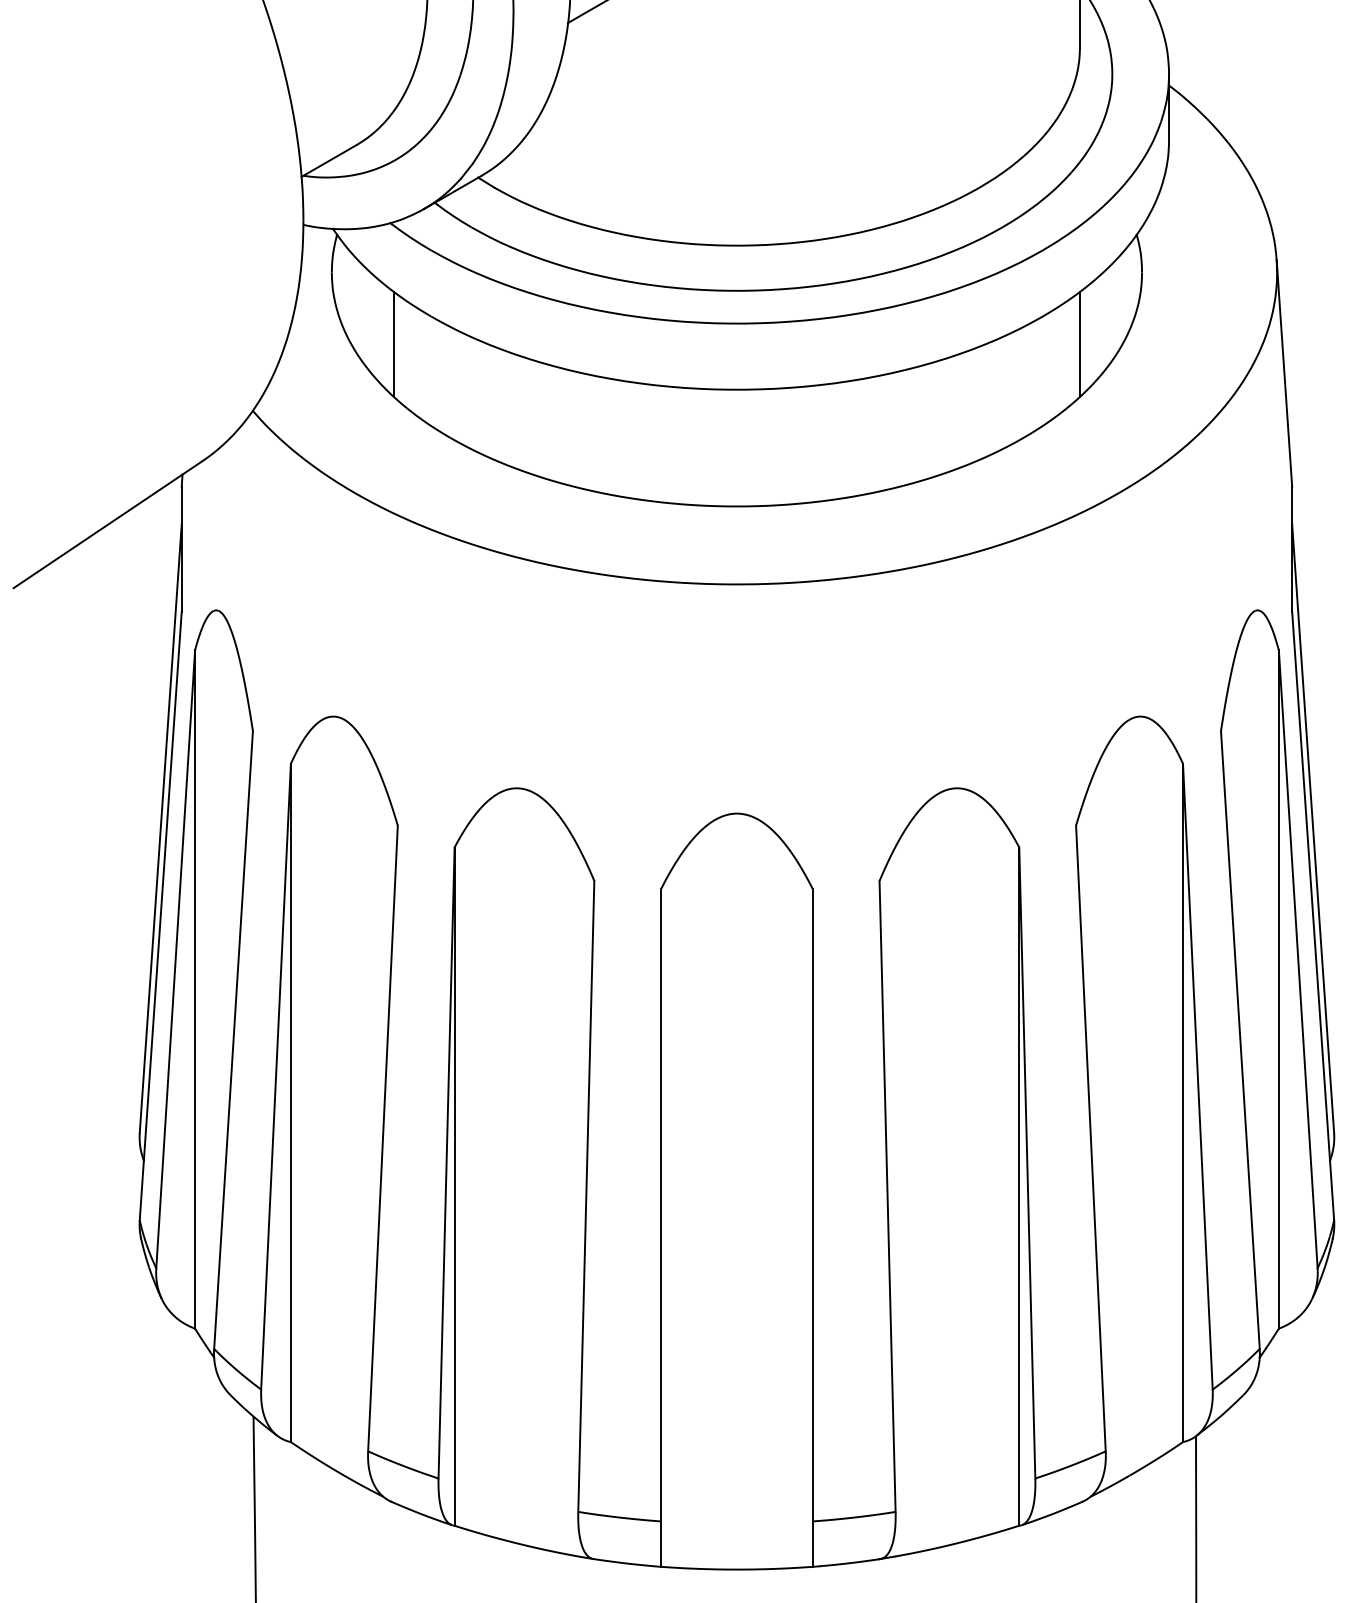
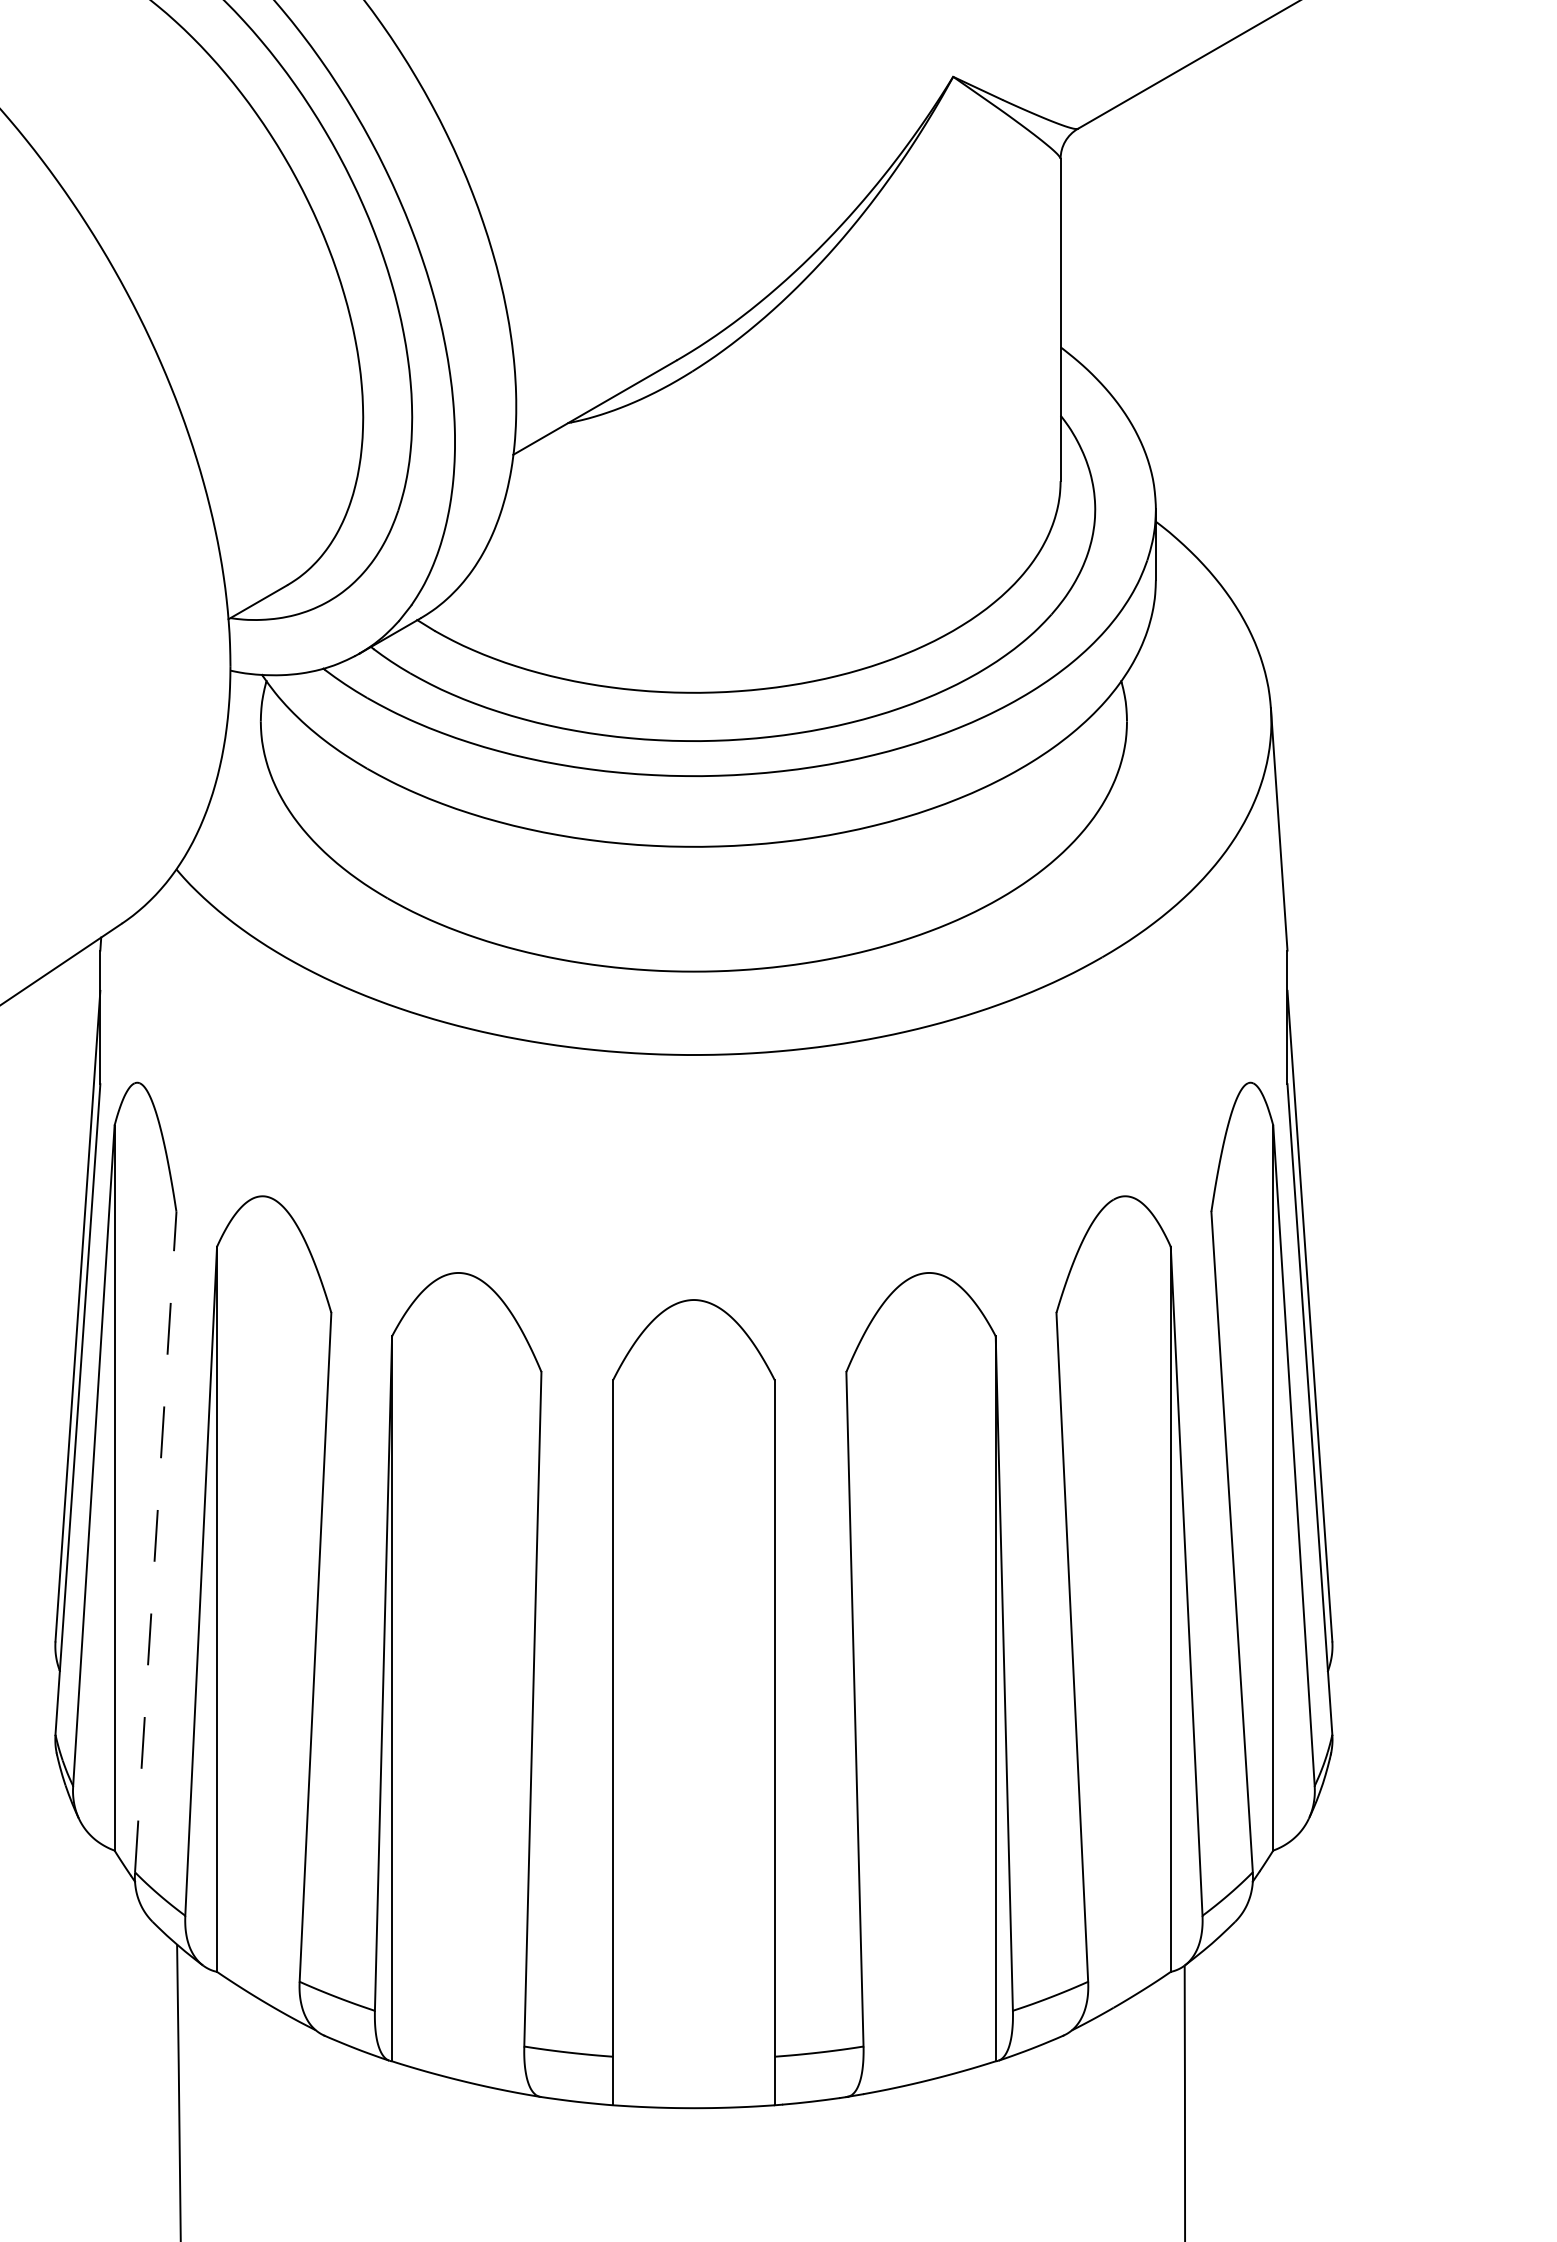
line: (394, 344) -> (327, 798), removed
line: (1079, 344) -> (1060, 798), removed
line: (233, 1040) -> (155, 1542), solid -> dashed

